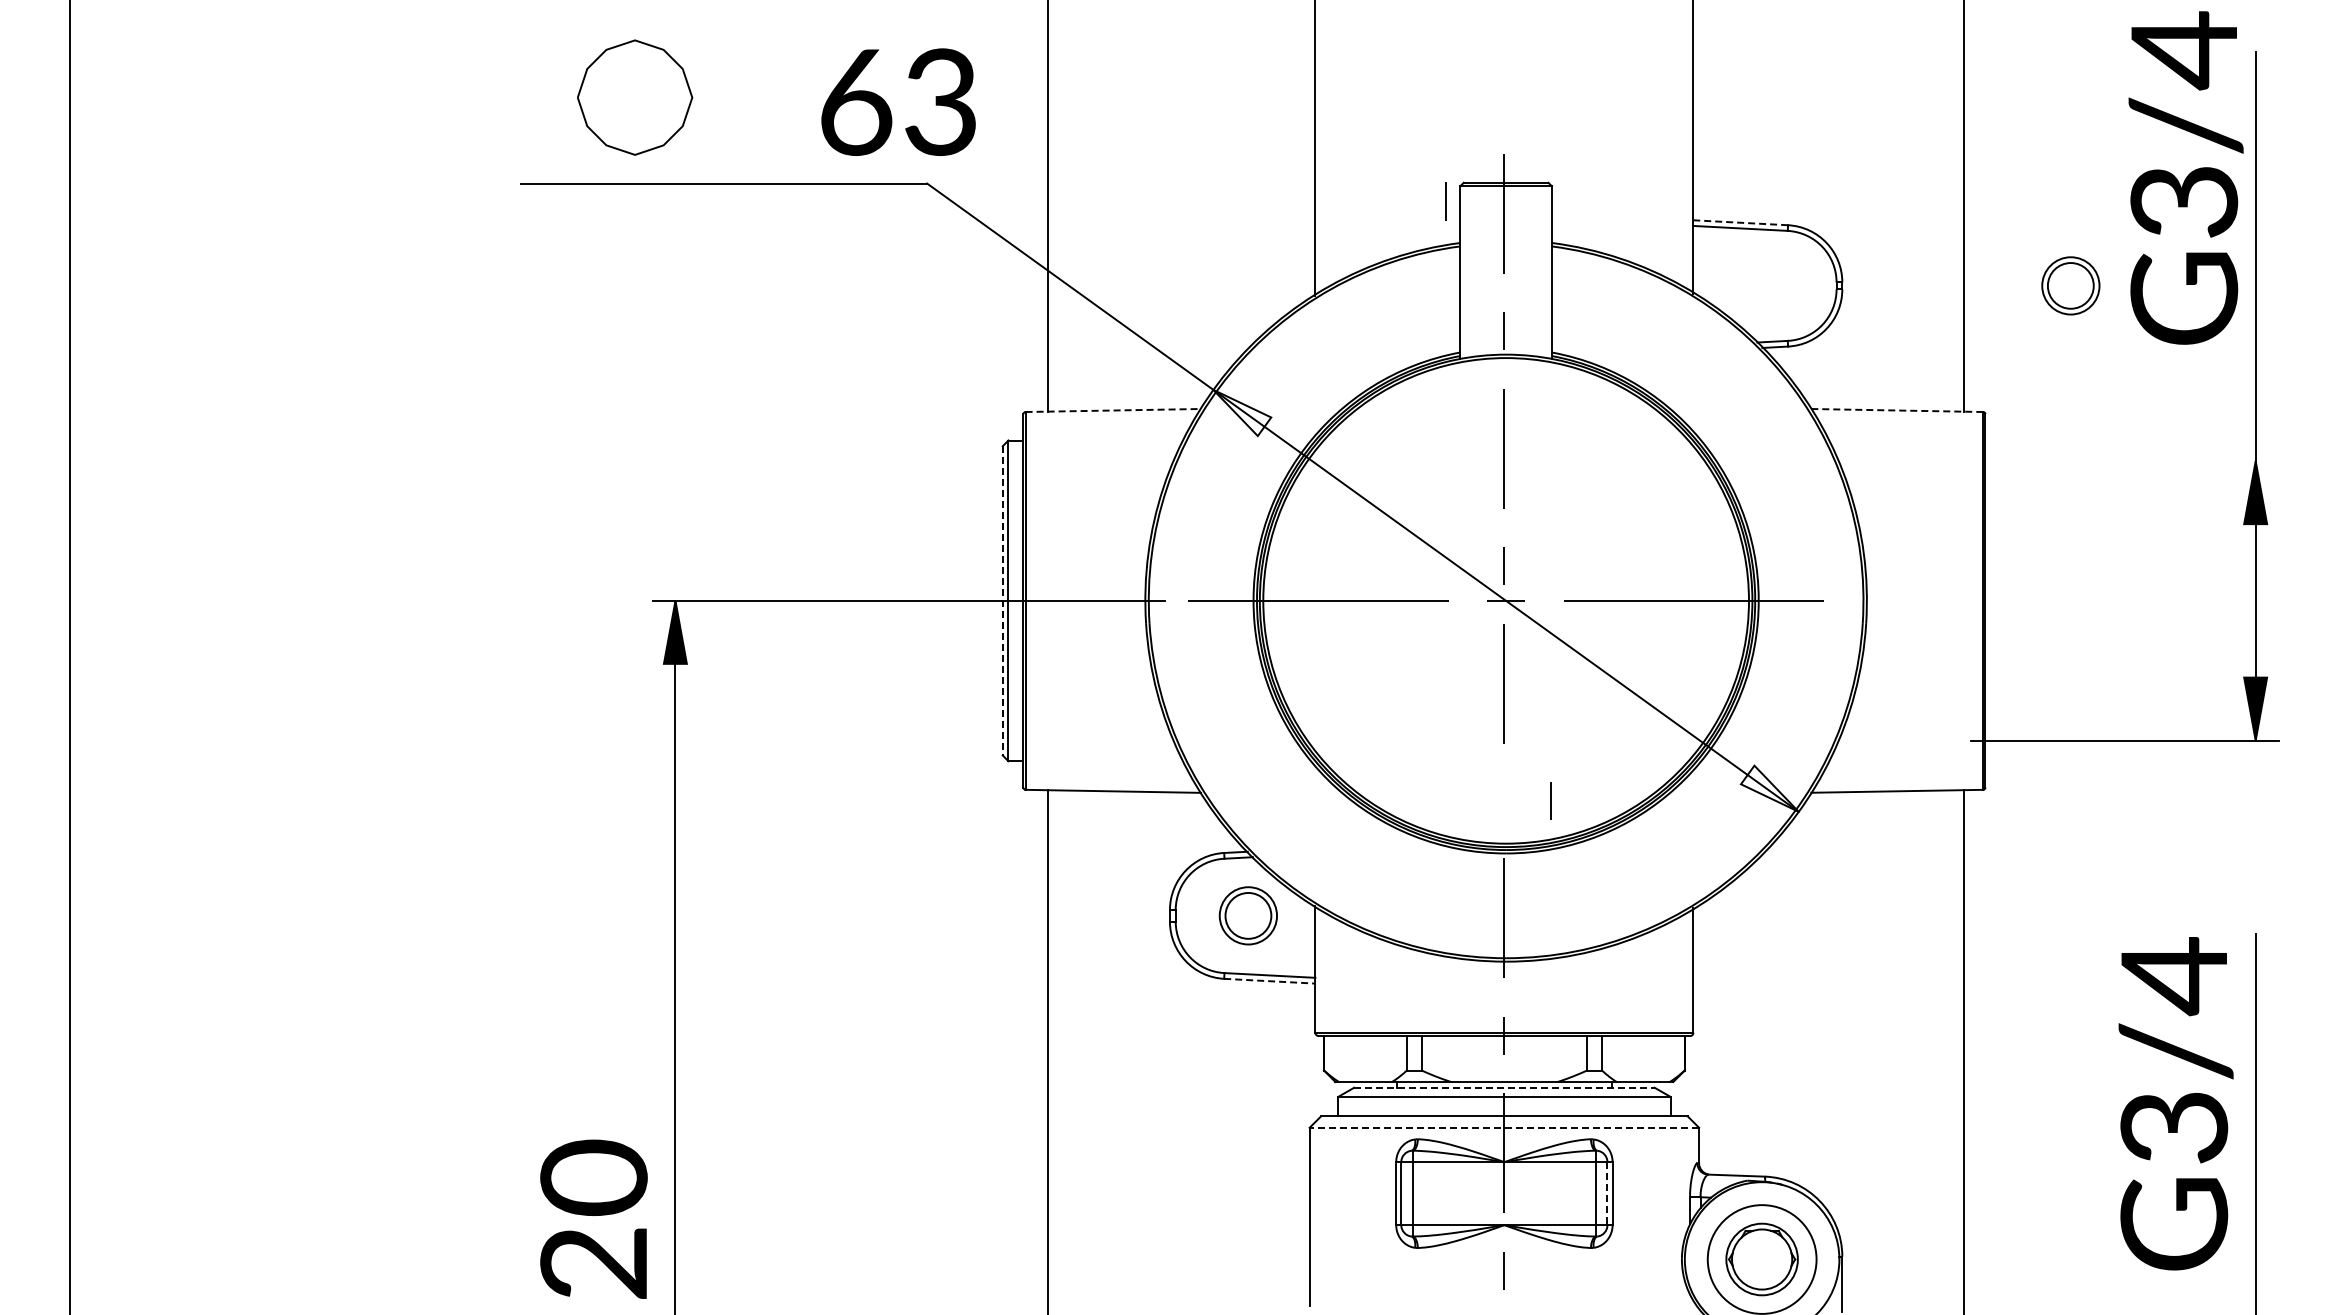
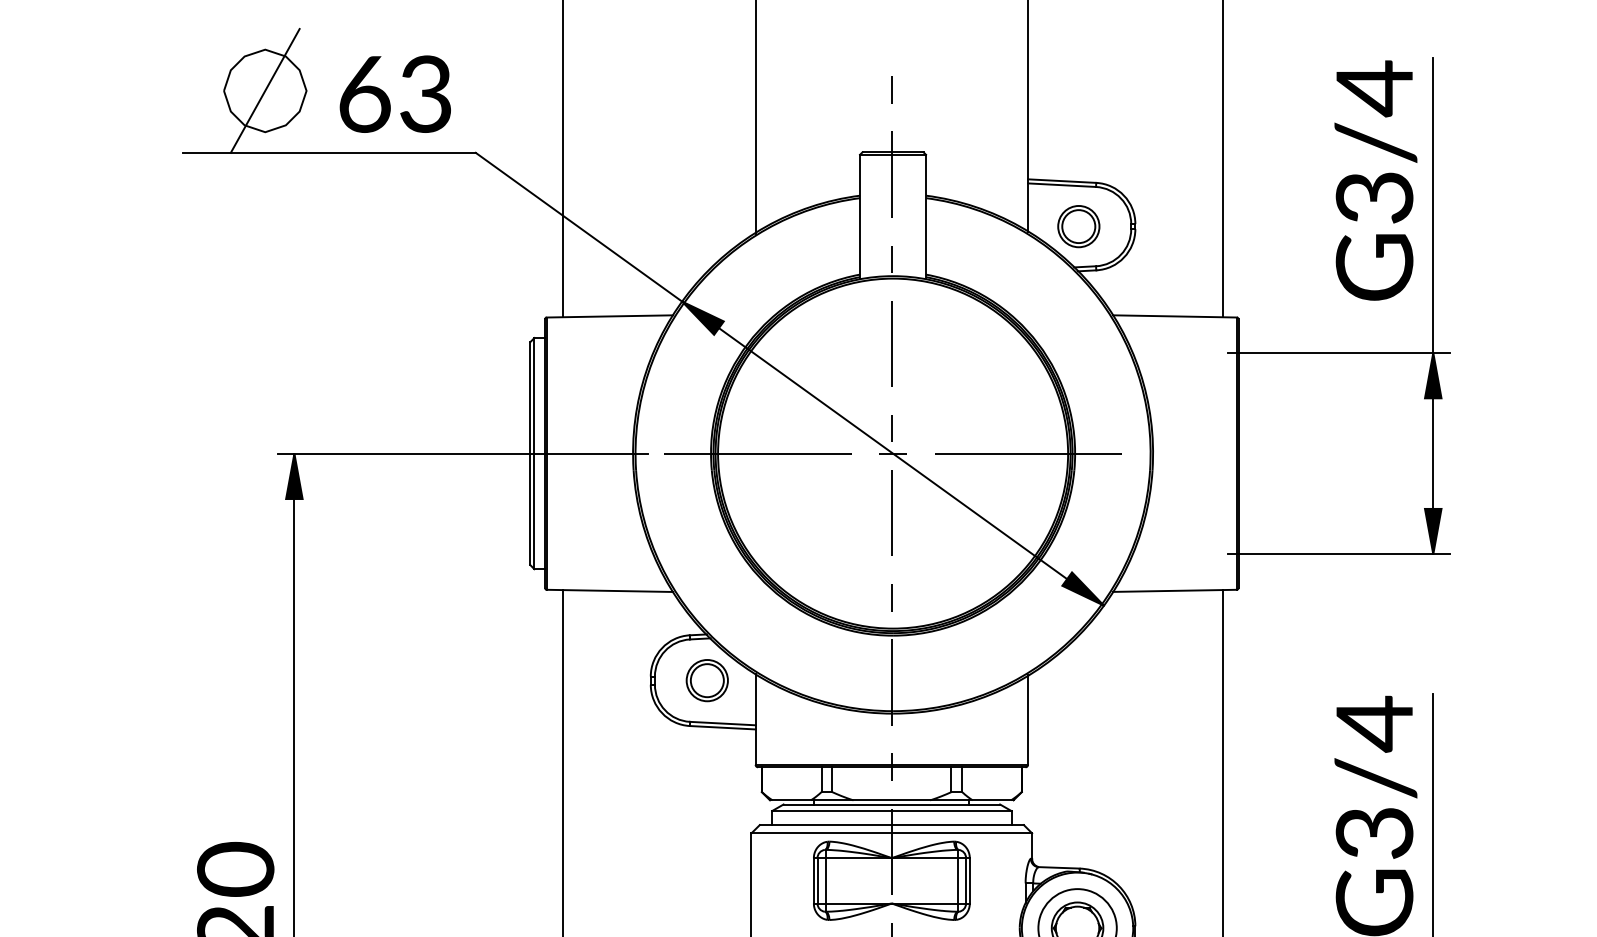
line: (634, 97) -> (264, 90), added
text: (898, 101) -> (395, 93), moved
text: (2185, 177) -> (1375, 180), moved
line: (1445, 201) -> (891, 90), moved
line: (1740, 222) -> (1061, 180), dashed -> solid
part: (2070, 285) -> (1078, 226), moved
line: (1113, 410) -> (610, 316), dashed -> solid
line: (1897, 410) -> (1175, 316), dashed -> solid
fill: (1242, 412) -> (703, 317), added
line: (2124, 461) -> (1338, 353), added
line: (1002, 600) -> (530, 453), dashed -> solid
fill: (1769, 788) -> (1082, 588), added
line: (1550, 800) -> (891, 597), moved
line: (1269, 981) -> (722, 727), dashed -> solid
line: (1504, 1087) -> (891, 804), dashed -> solid
line: (1504, 1127) -> (891, 833), dashed -> solid
line: (1607, 1194) -> (966, 881), dashed -> solid

